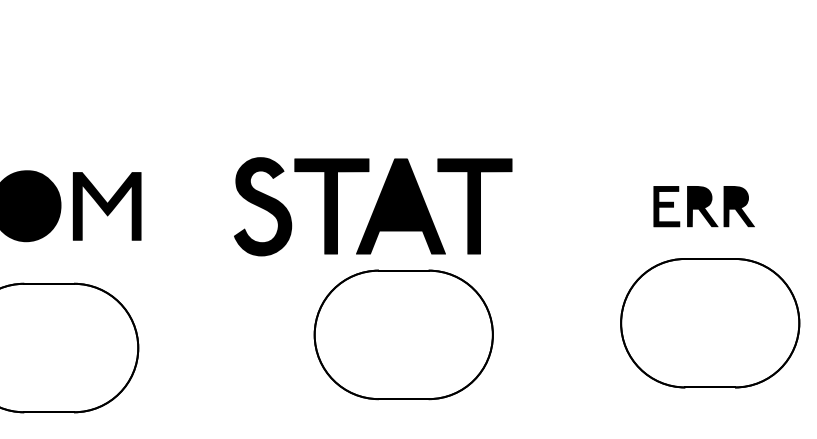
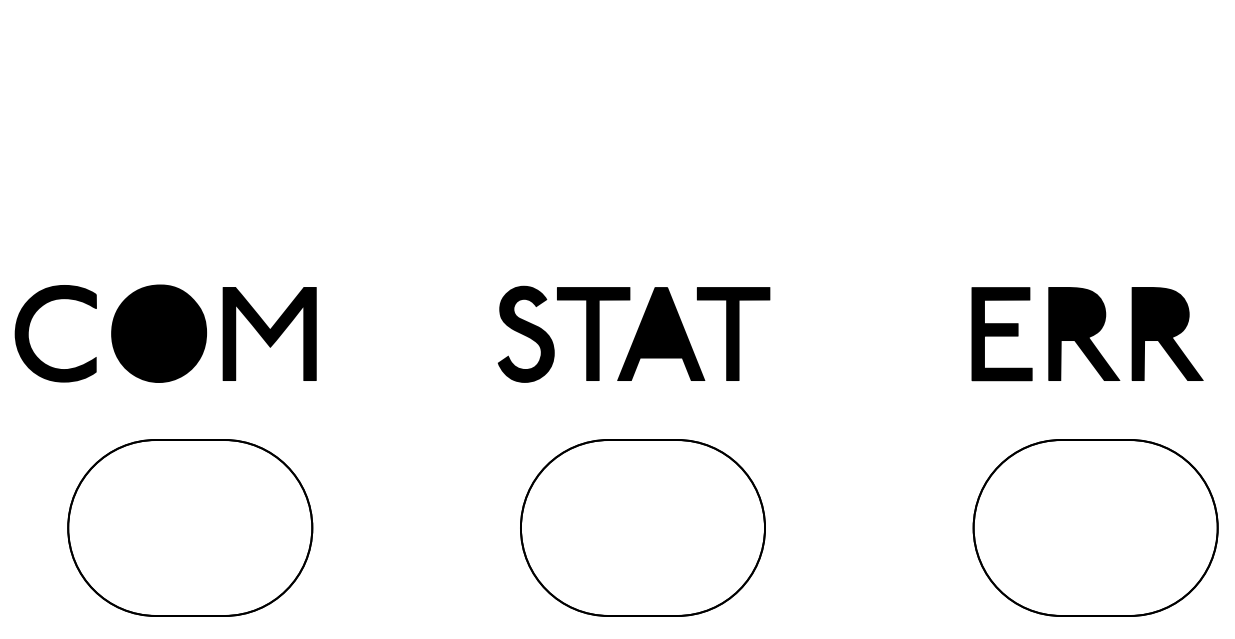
part: (372, 206) -> (633, 333), size x0.71
part: (704, 206) -> (1087, 334), size x1.67
part: (710, 322) -> (1095, 527), moved
part: (403, 334) -> (642, 527), moved

